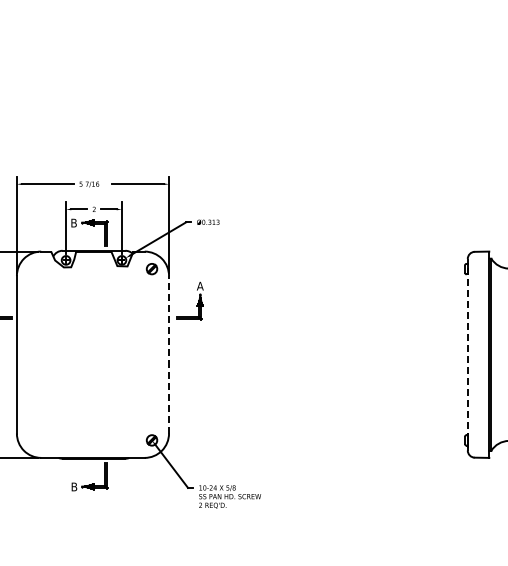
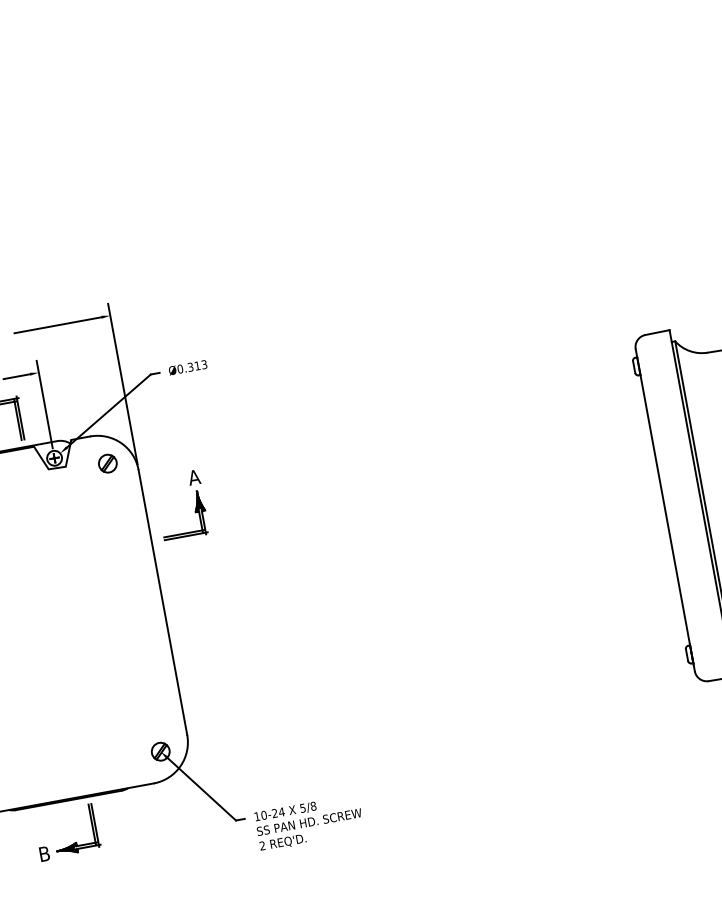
line: (169, 354) -> (163, 601), dashed -> solid
line: (467, 354) -> (664, 509), dashed -> solid

